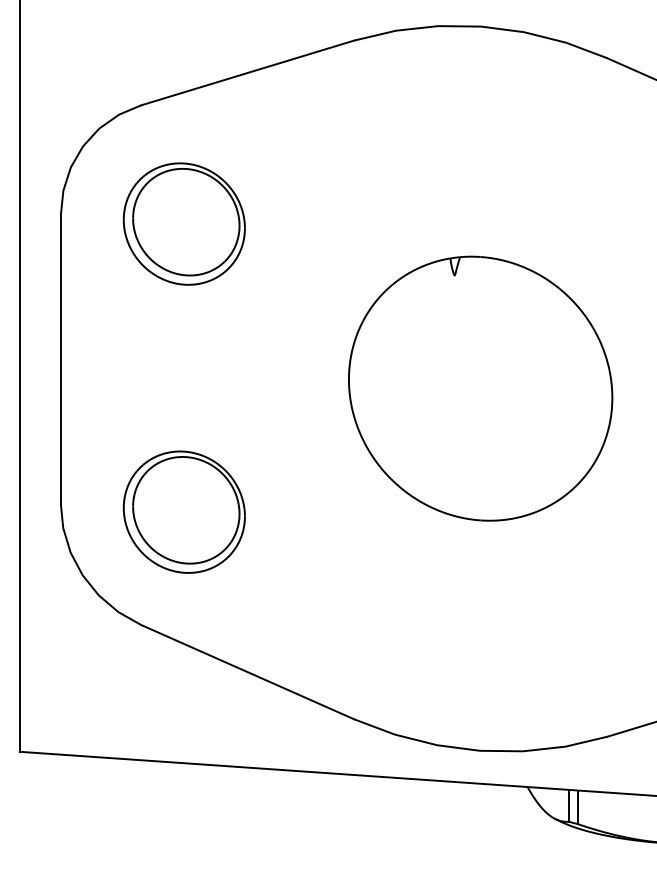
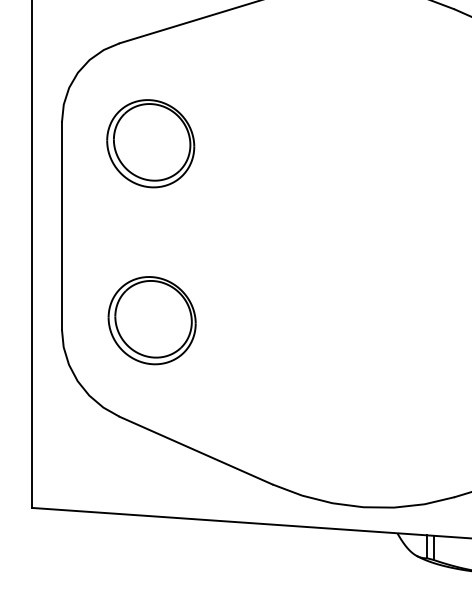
part: (183, 223) -> (150, 143), moved
part: (480, 388) -> (363, 246), removed
part: (183, 511) -> (151, 320), moved

